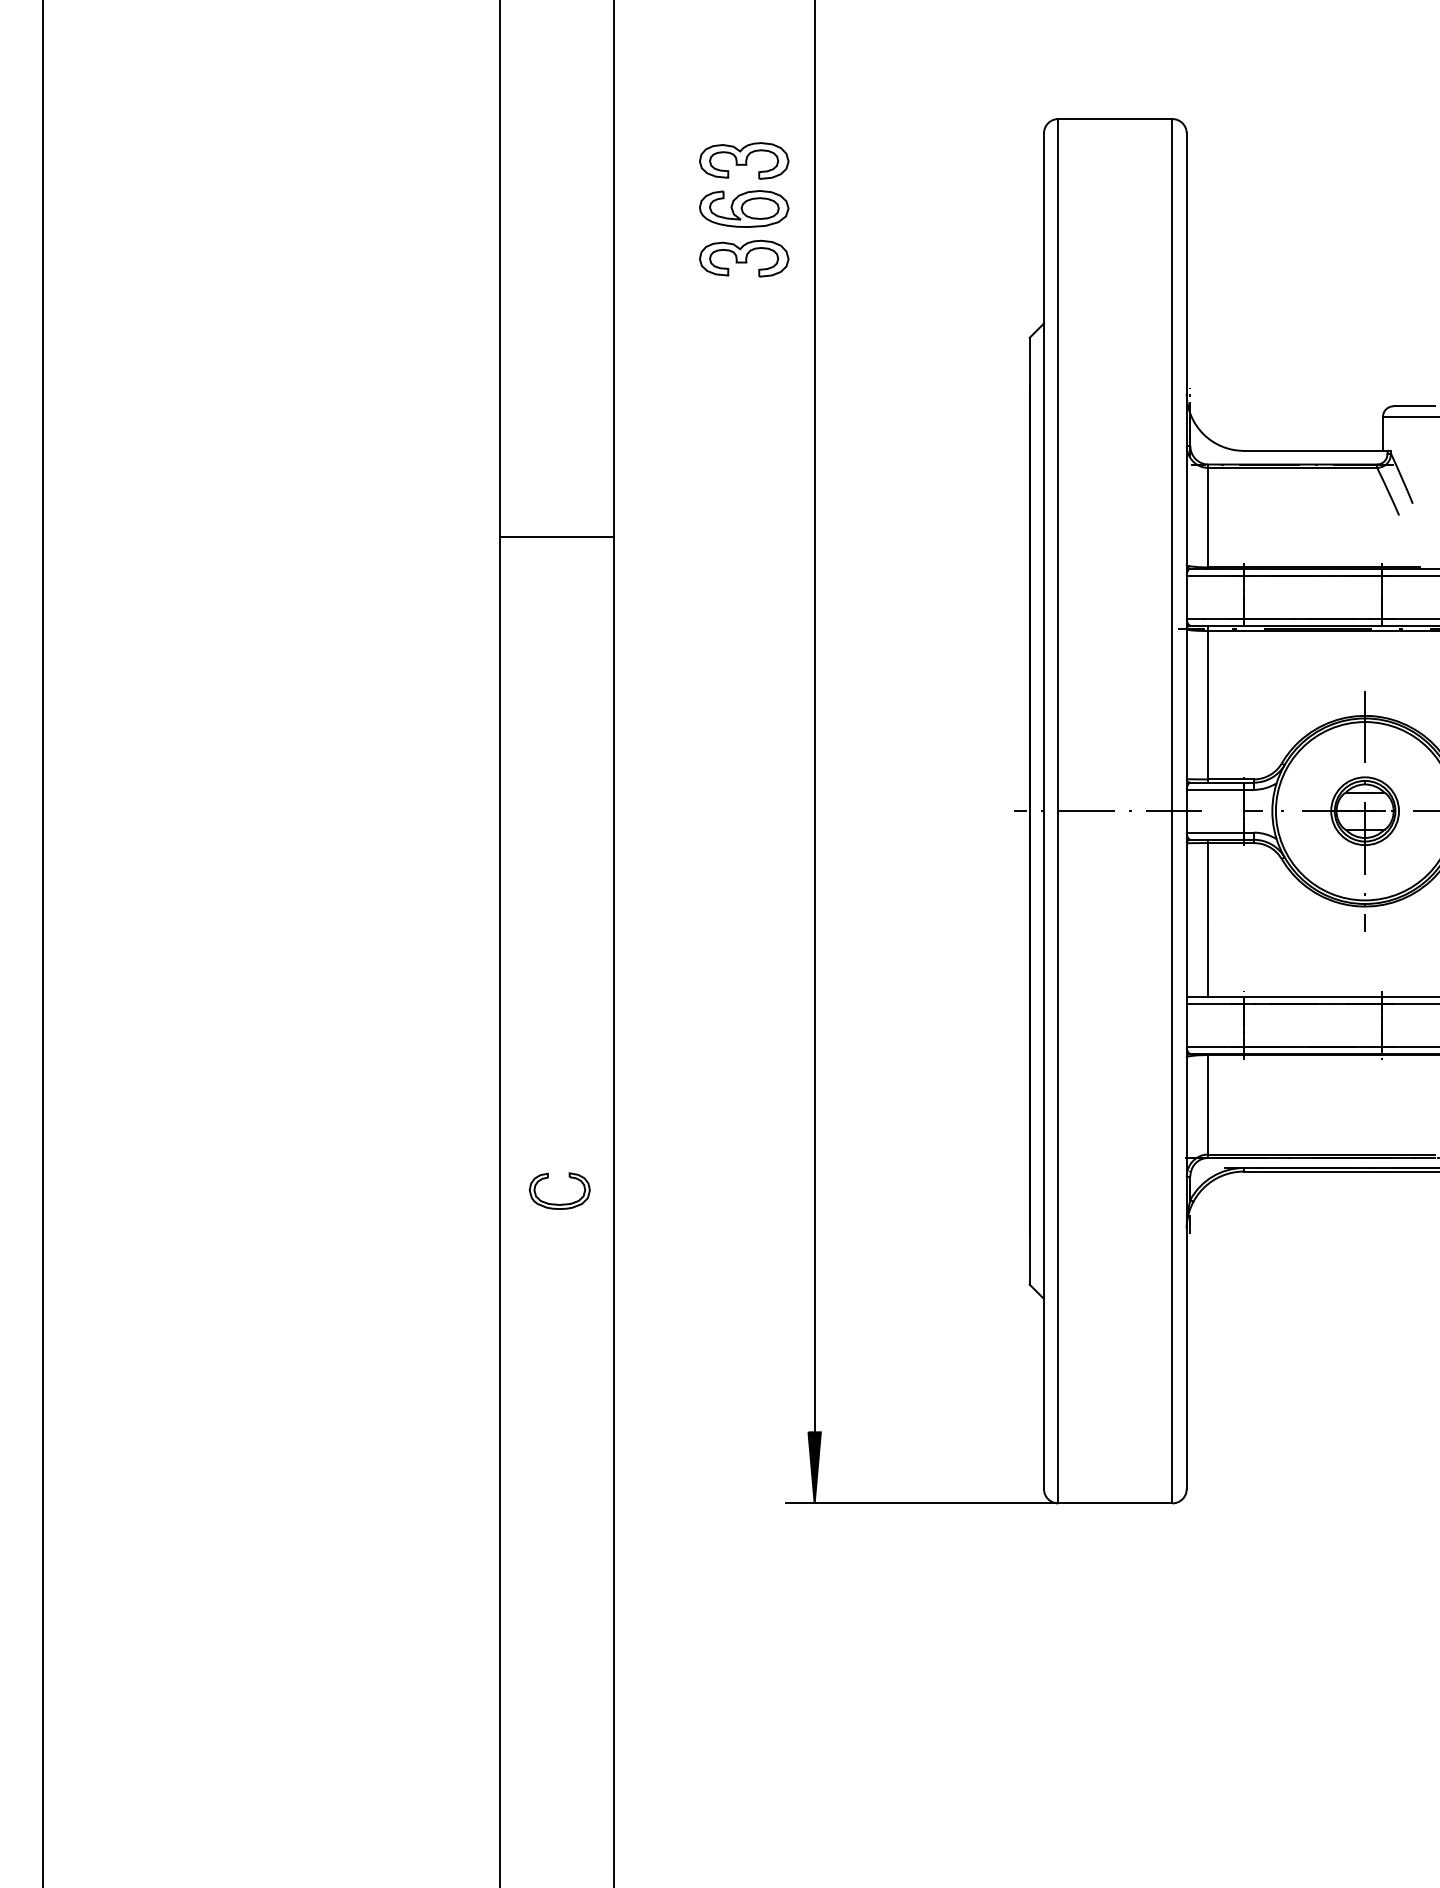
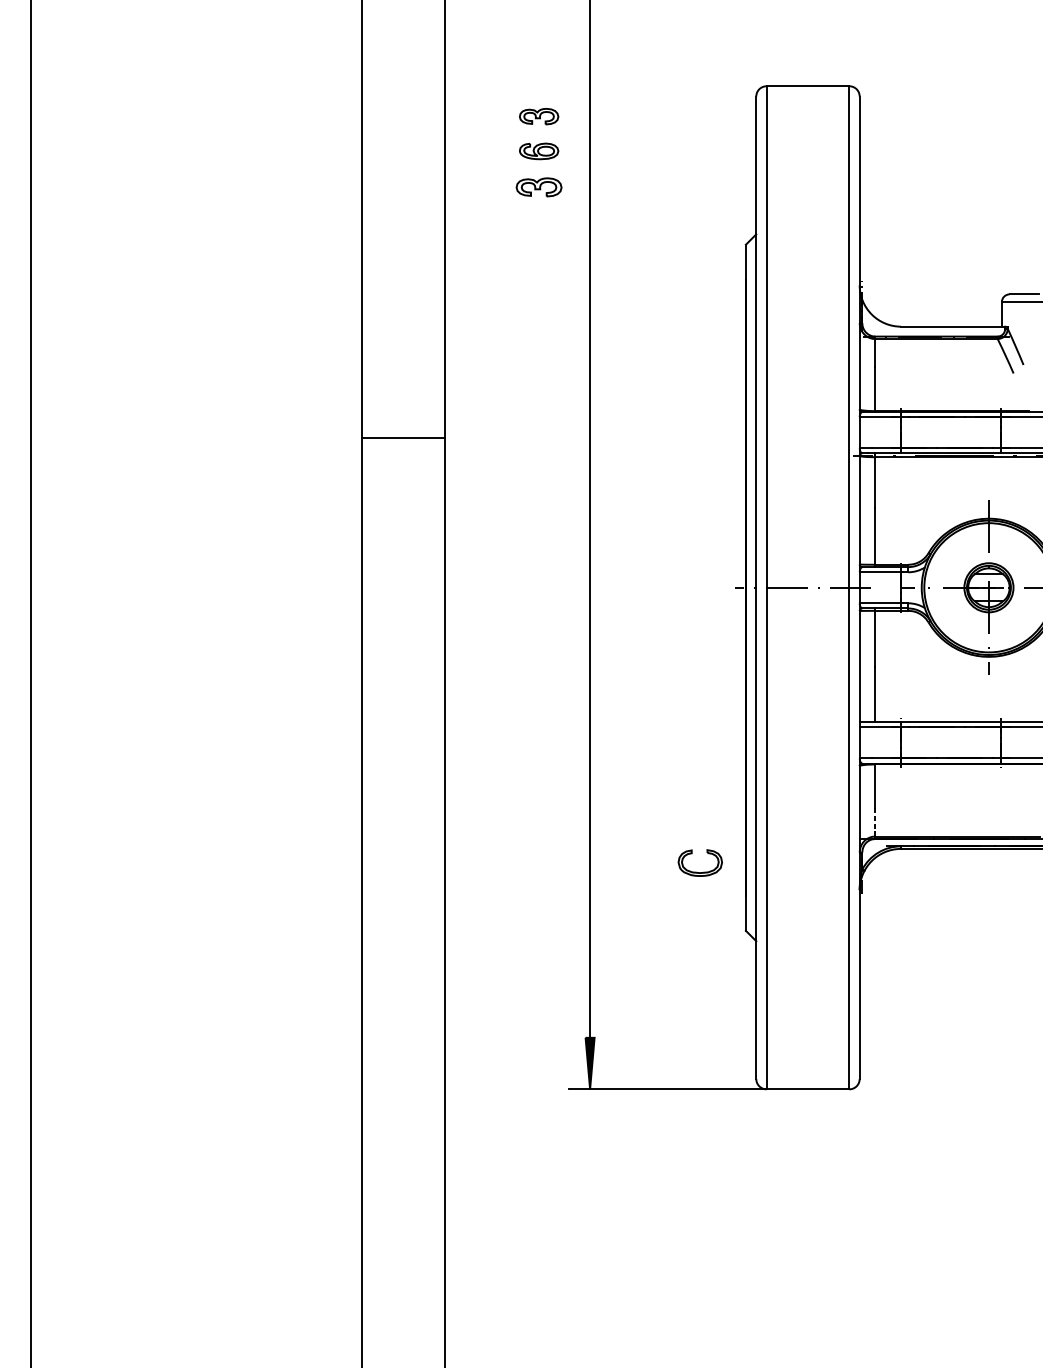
part: (744, 160) -> (539, 116), size x0.6
part: (744, 208) -> (539, 151), size x0.6
part: (744, 258) -> (539, 187), size x0.7
line: (557, 536) -> (403, 437), moved
line: (1208, 1134) -> (875, 822), solid -> dashed
part: (557, 1203) -> (698, 872), moved

